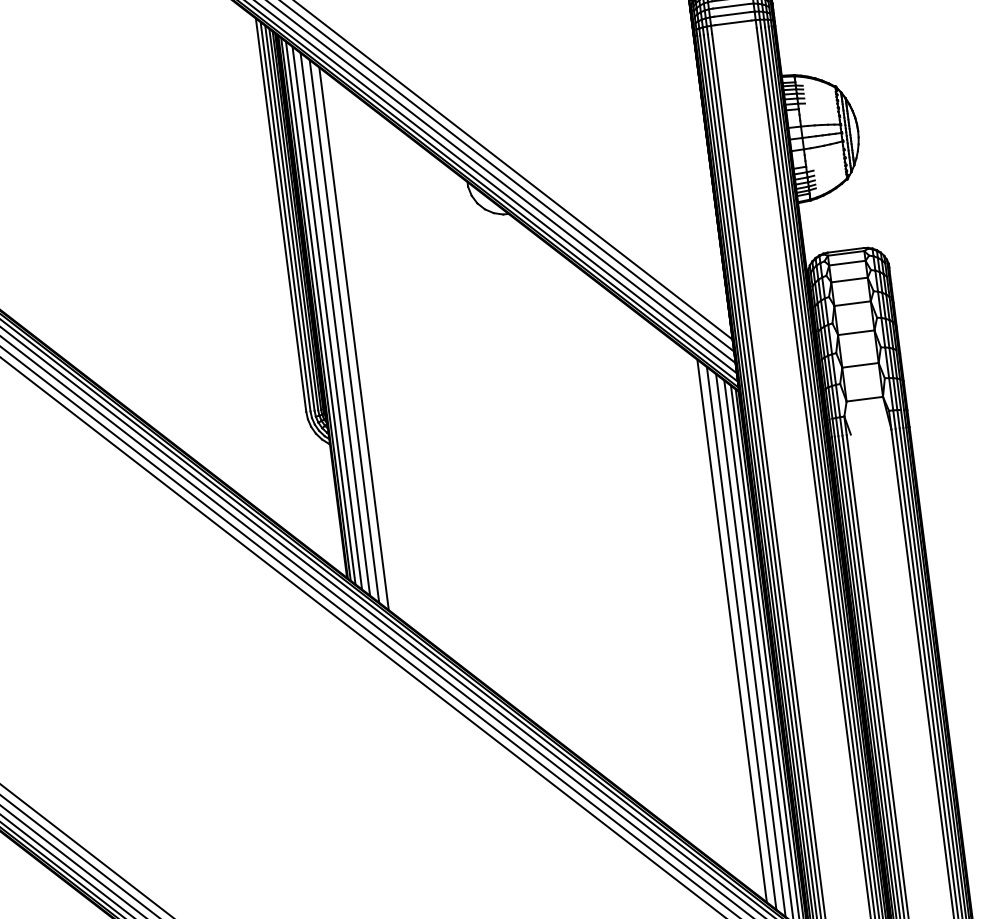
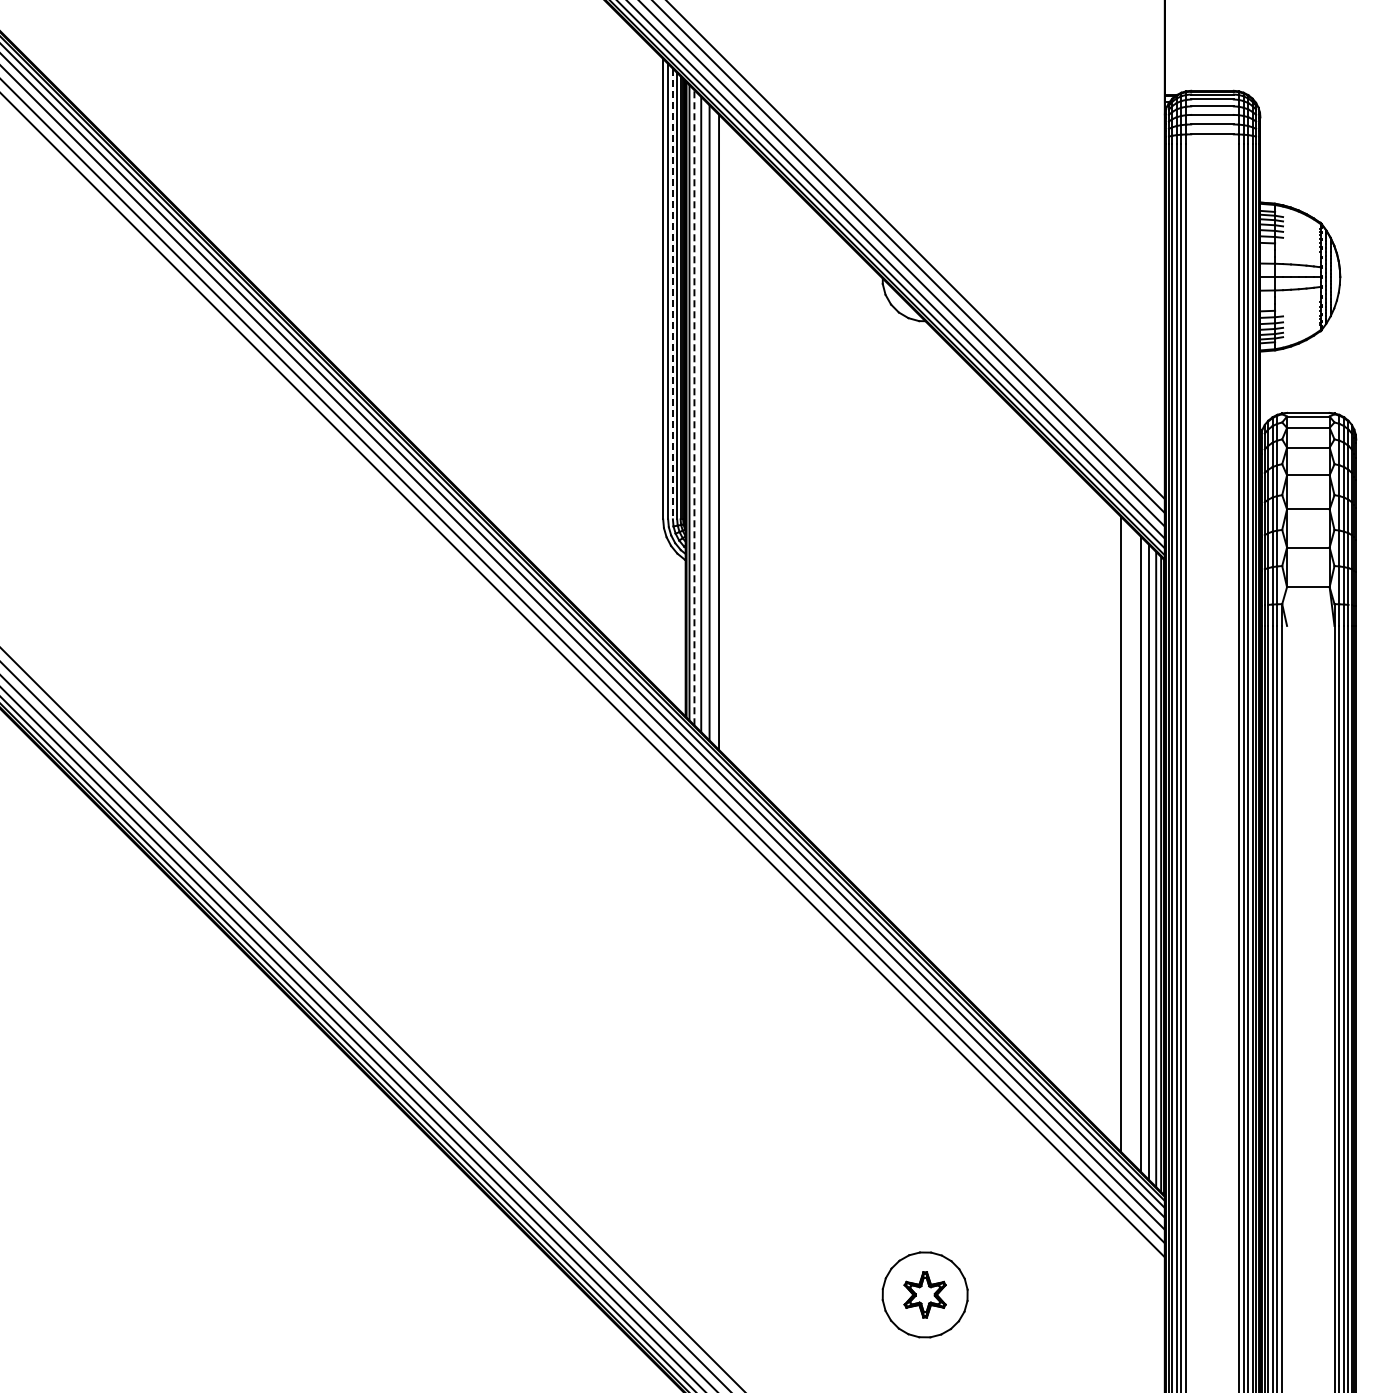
line: (289, 218) -> (672, 294), solid -> dashed
line: (320, 312) -> (694, 407), solid -> dashed
line: (353, 338) -> (728, 441), removed
line: (741, 638) -> (1131, 844), removed

